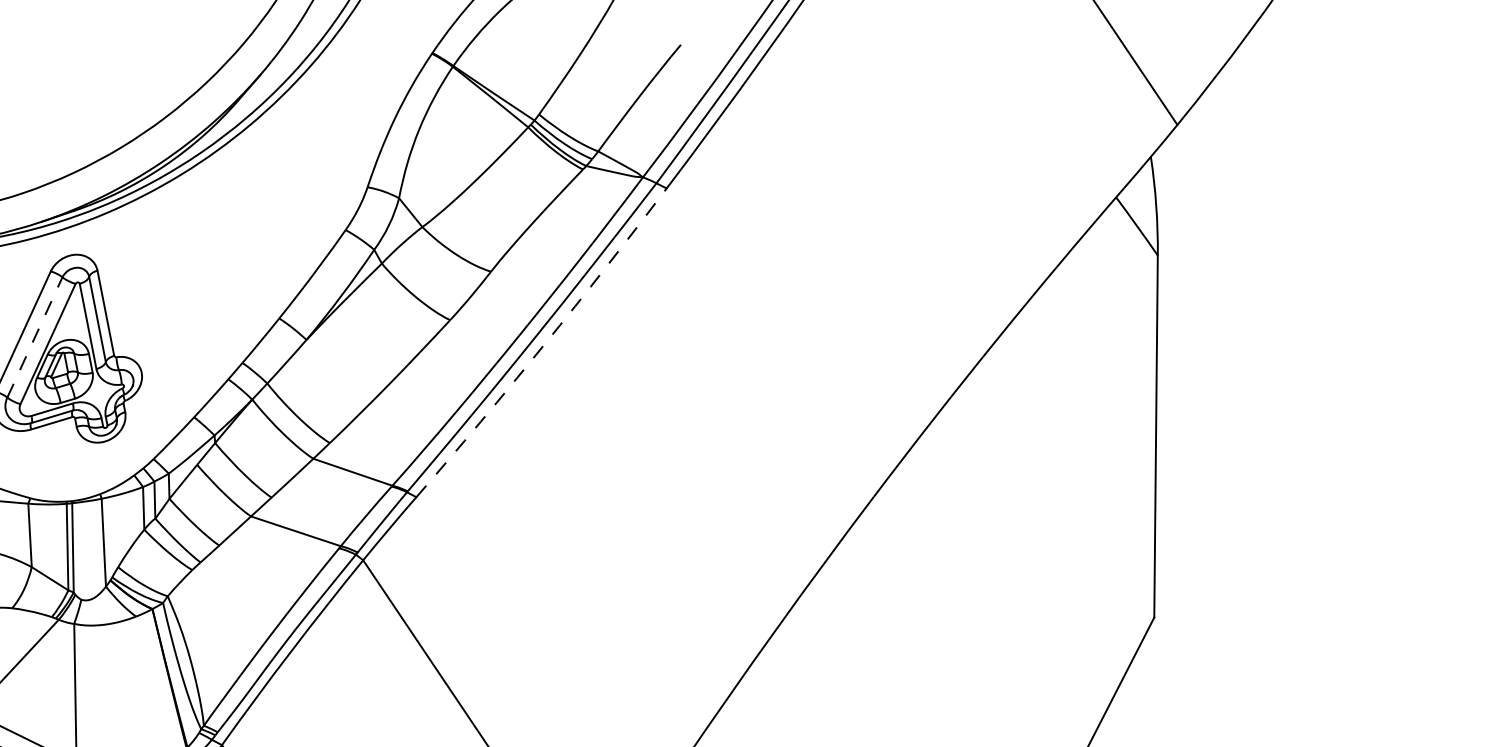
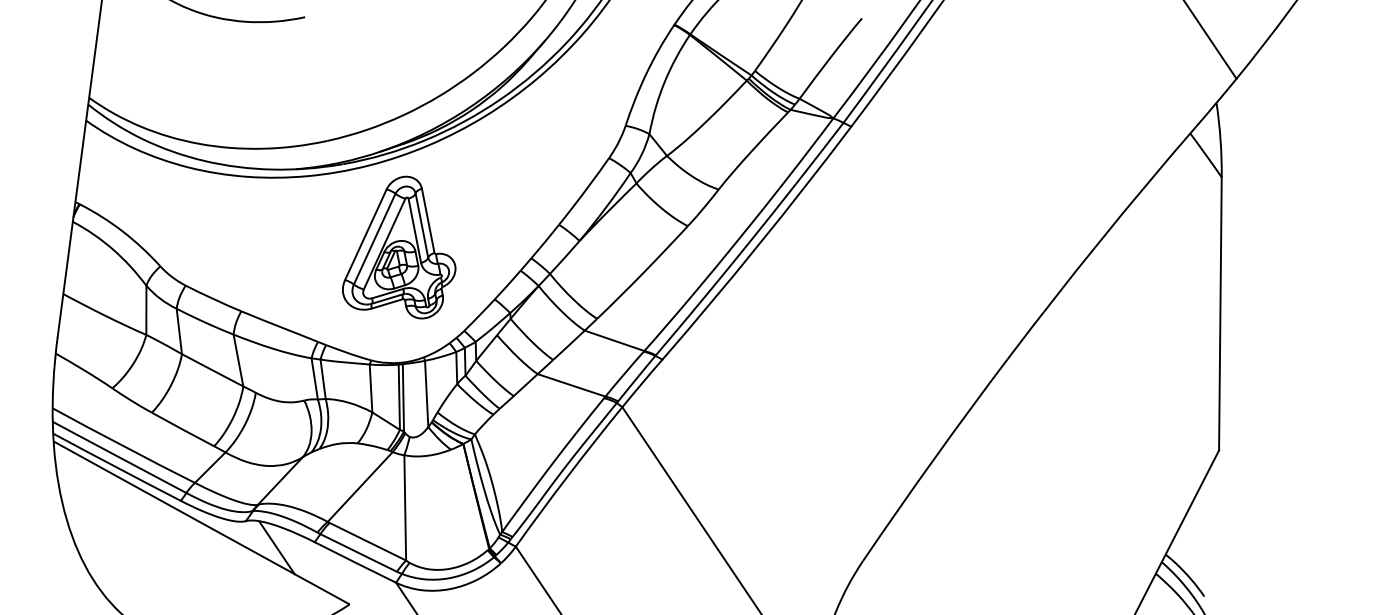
line: (34, 337) -> (374, 239), dashed -> solid
arc: (543, 344) -> (758, 244), dashed -> solid

